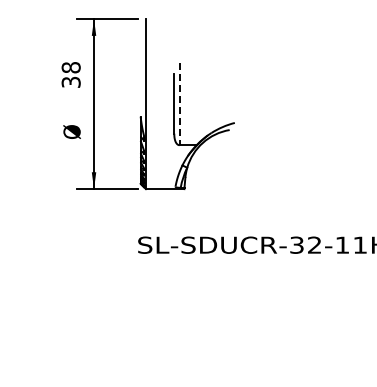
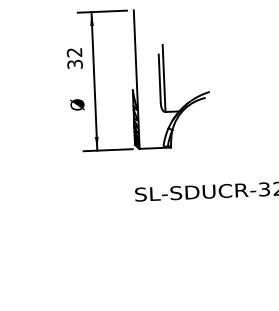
text: (70, 67) -> (74, 52), 38 -> 32
line: (179, 104) -> (164, 78), dashed -> solid

